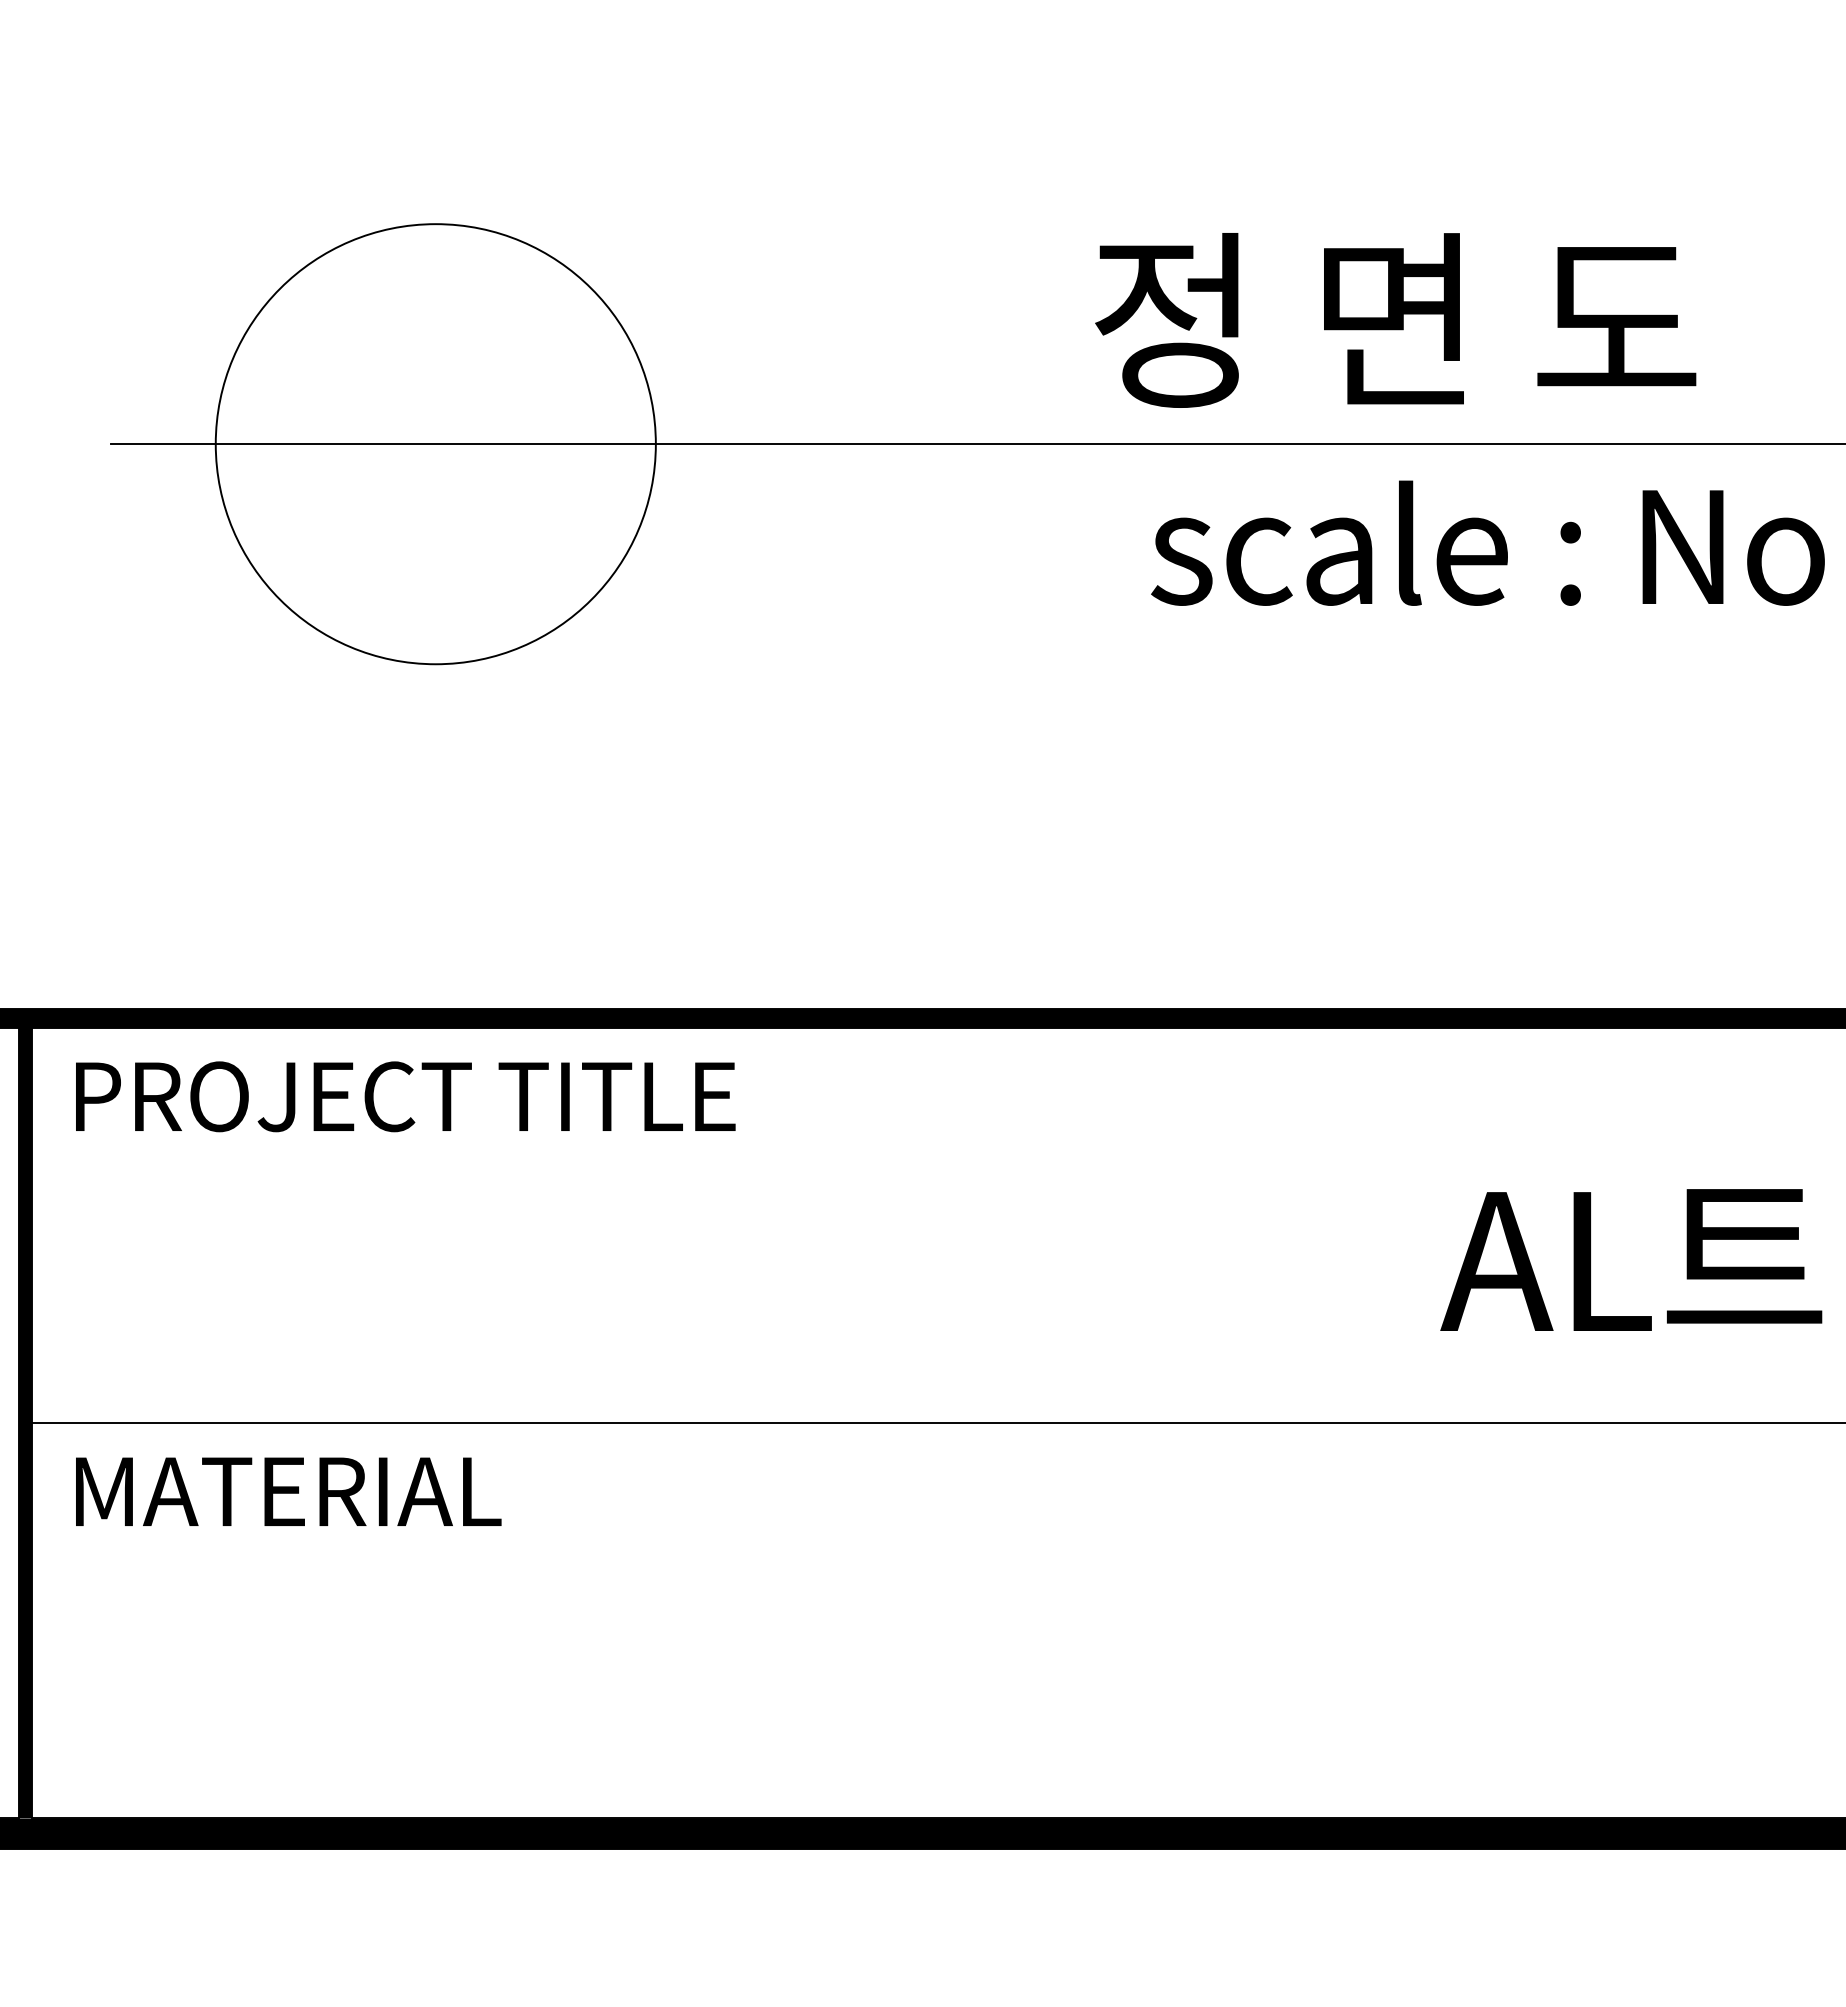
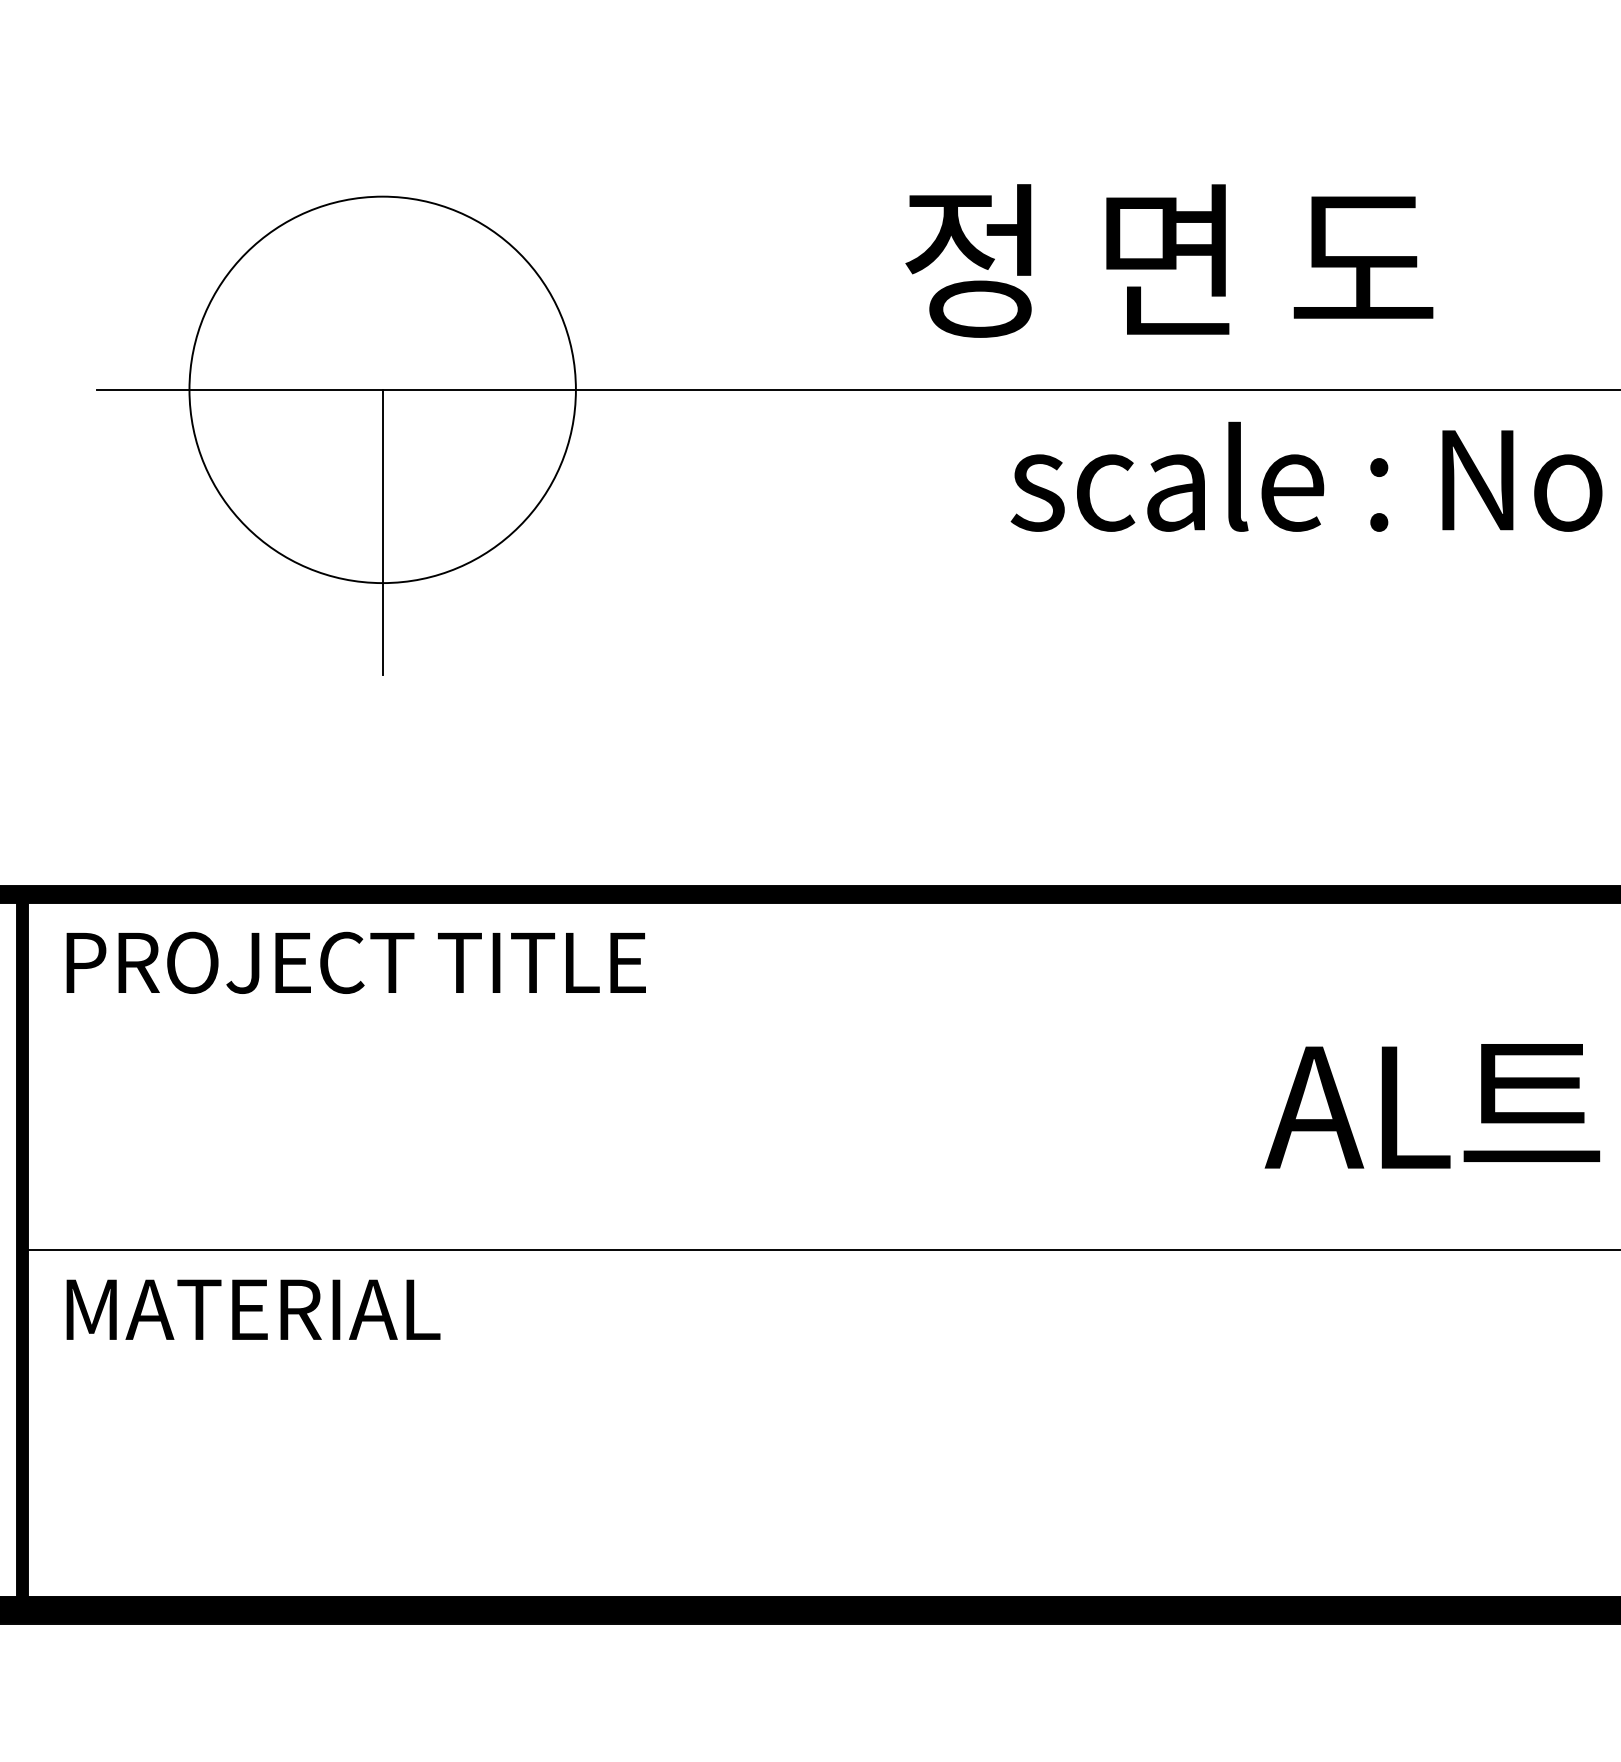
text: (1395, 320) -> (1169, 261), moved
line: (435, 606) -> (382, 532), added

